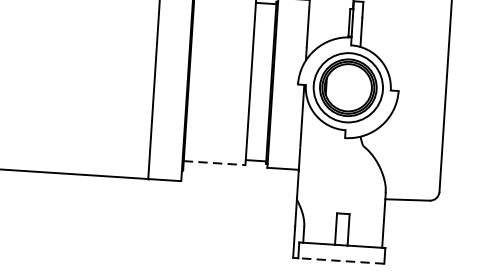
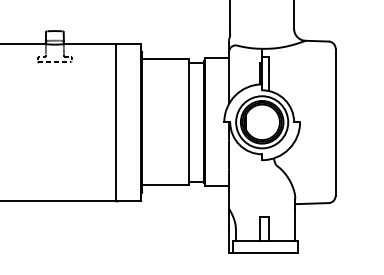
line: (215, 163) -> (166, 185), dashed -> solid
line: (340, 260) -> (264, 252), dashed -> solid

